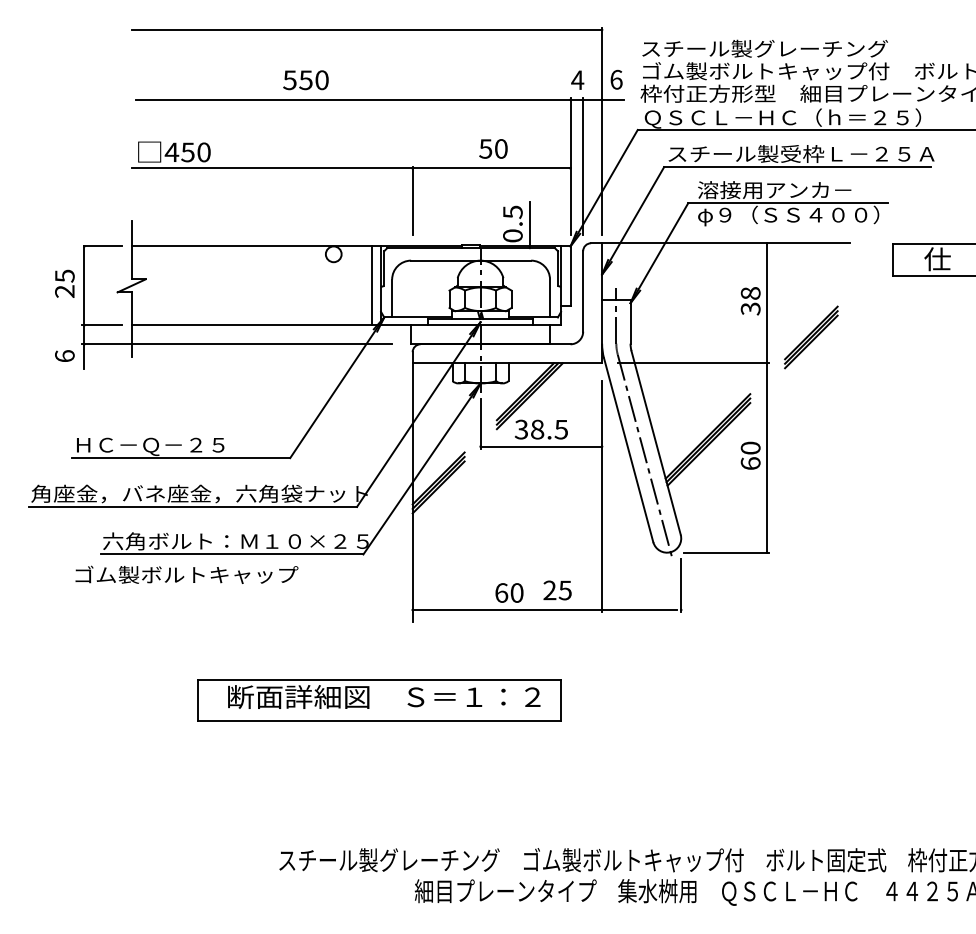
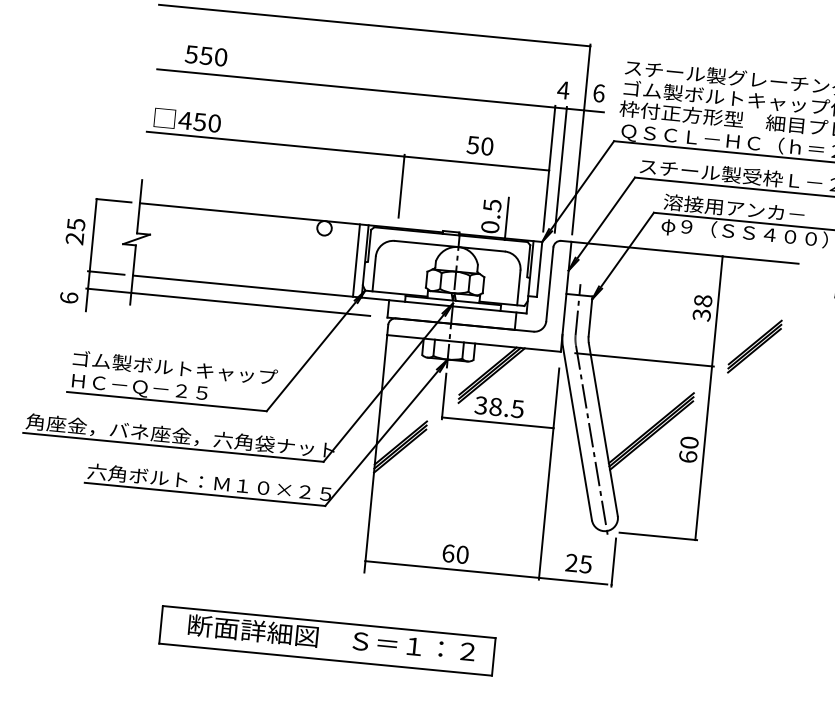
text: (305, 80) -> (205, 56), moved
text: (186, 574) -> (174, 367), moved
text: (557, 590) -> (578, 563), moved

